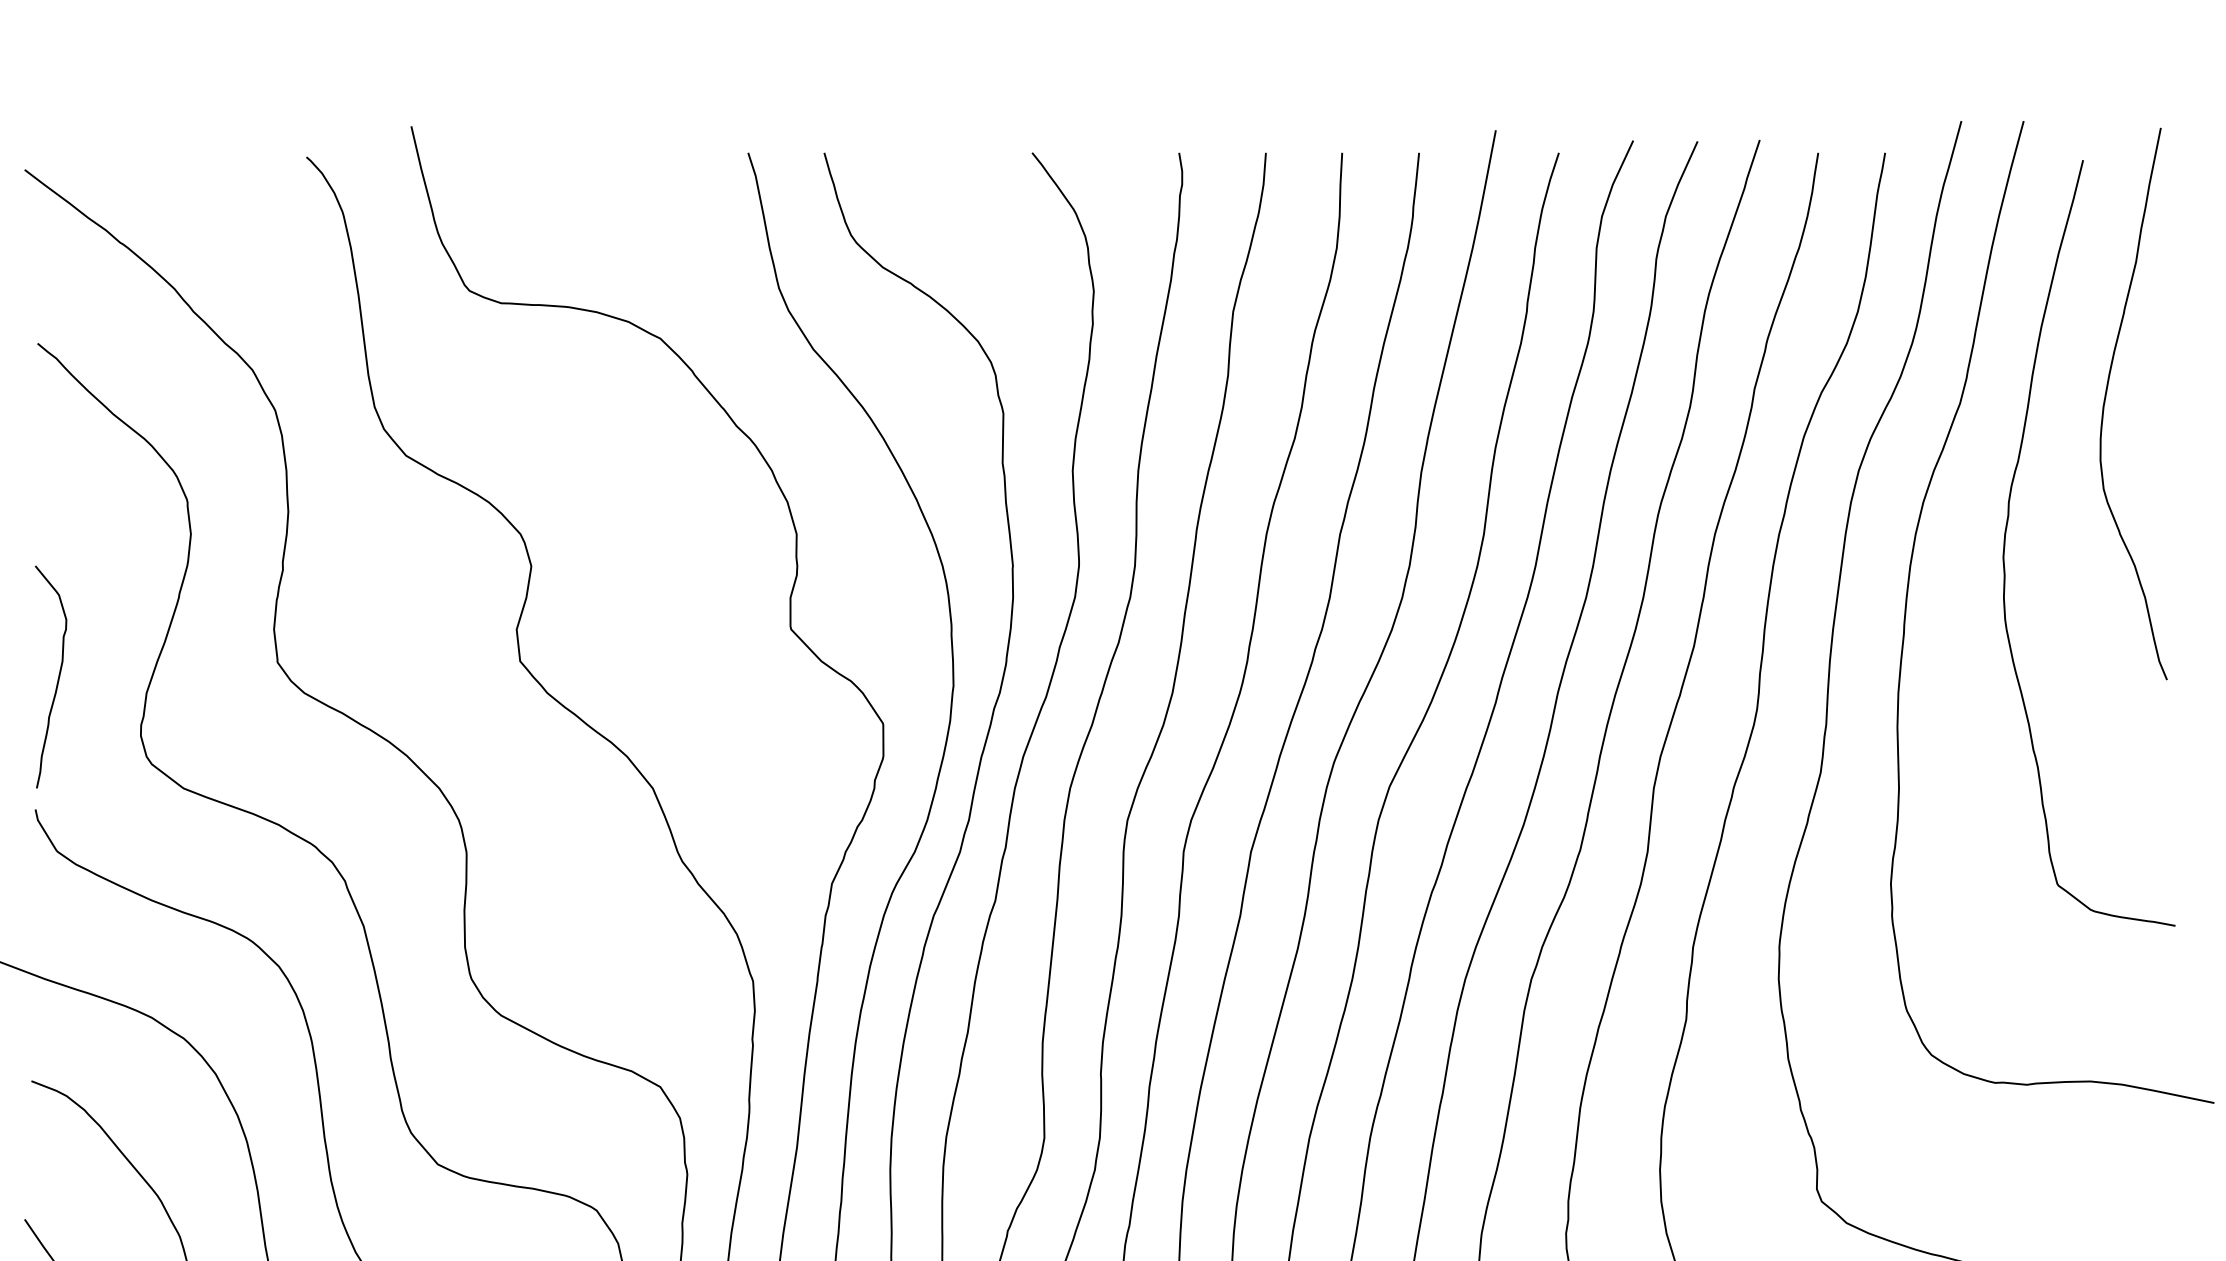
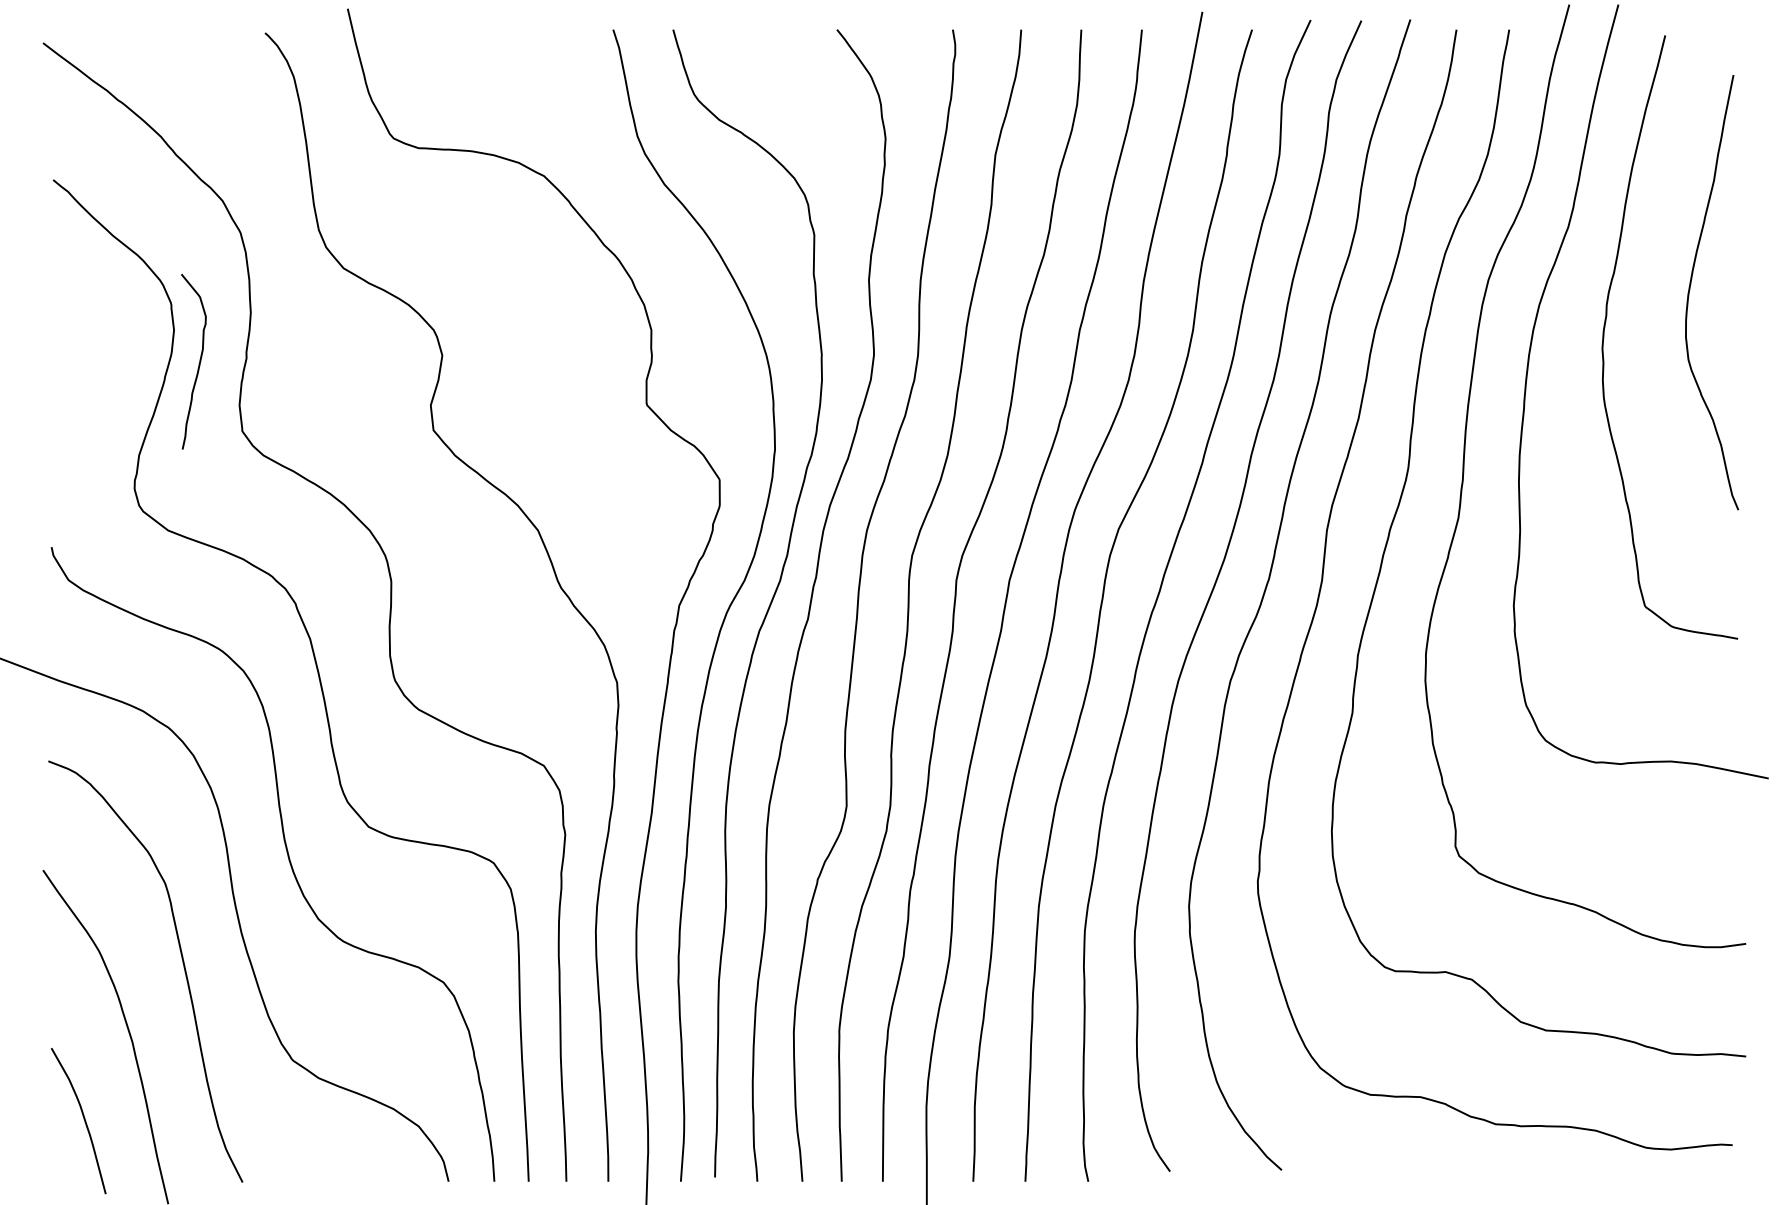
curve: (2106, 401) -> (1690, 290), moved
curve: (56, 679) -> (198, 363), moved

